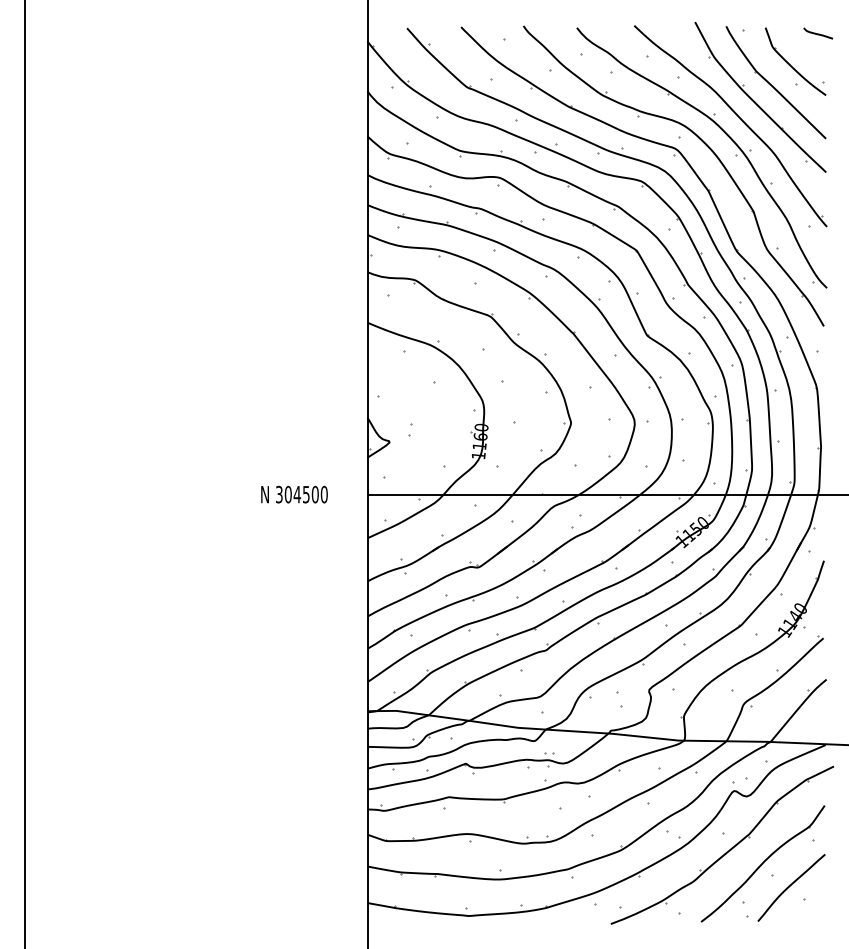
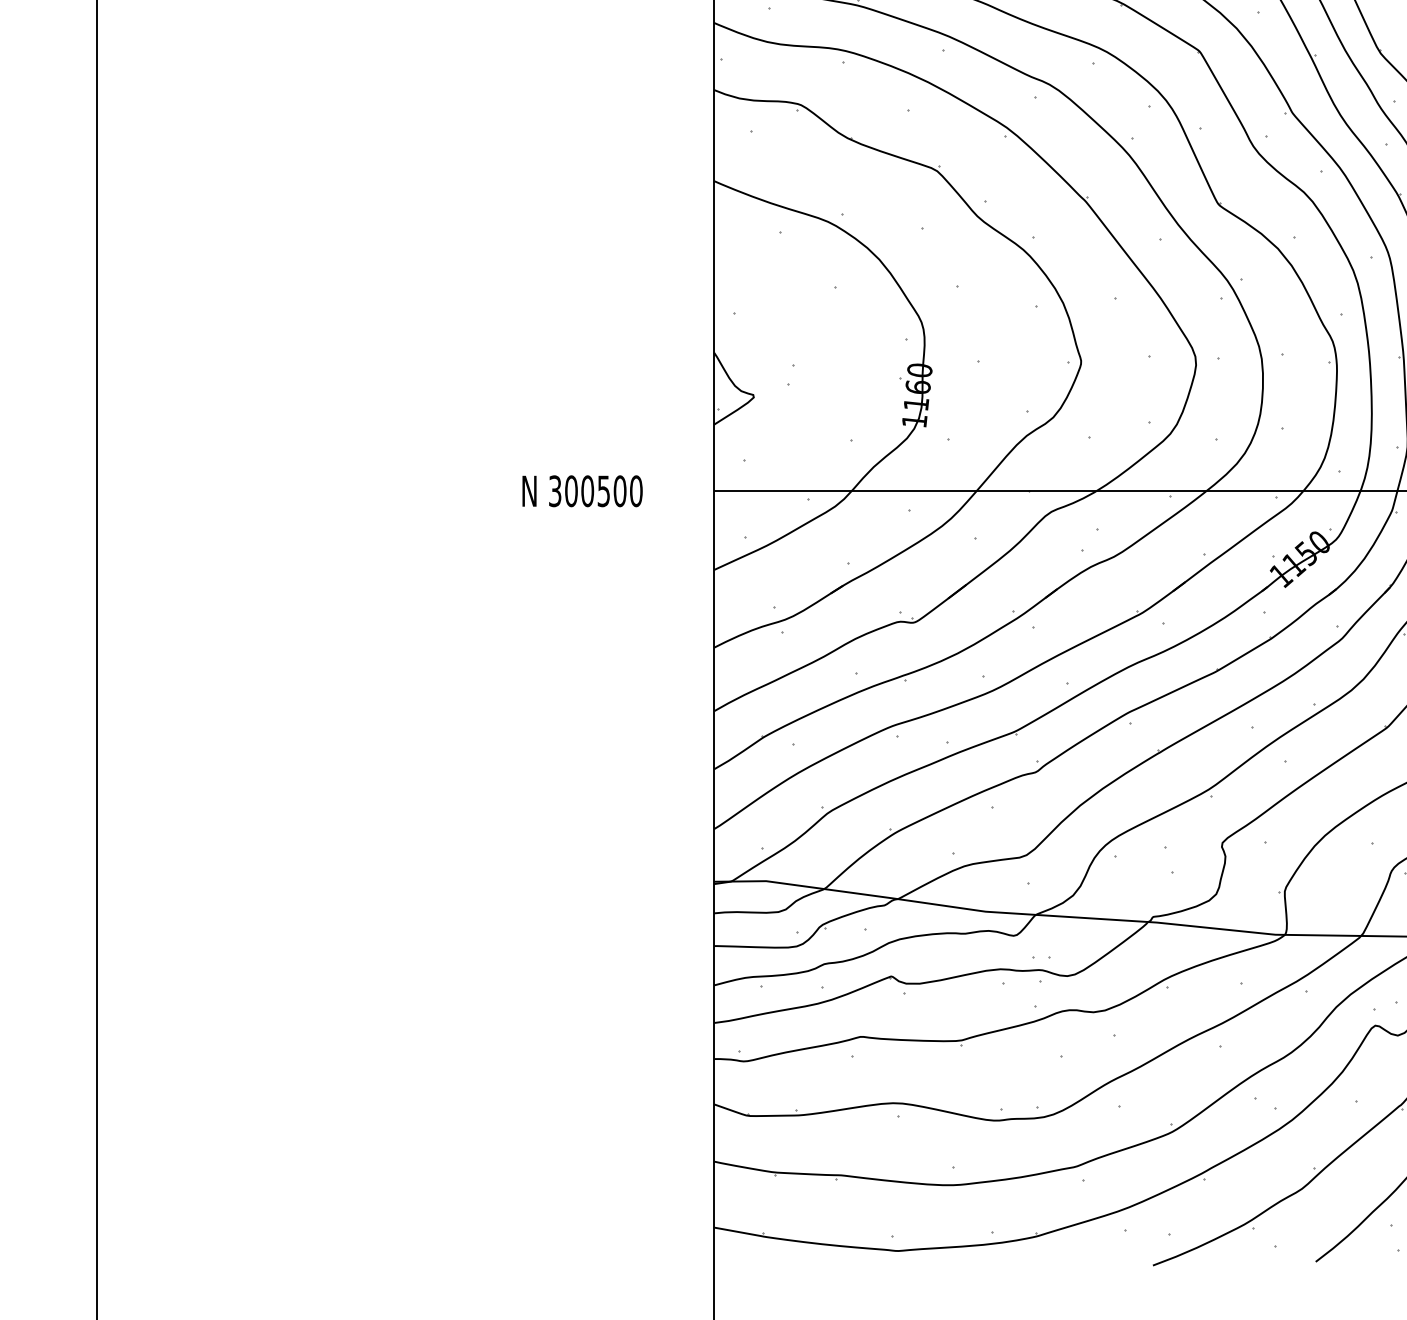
text: (296, 494) -> (586, 490), 304500 -> 300500

